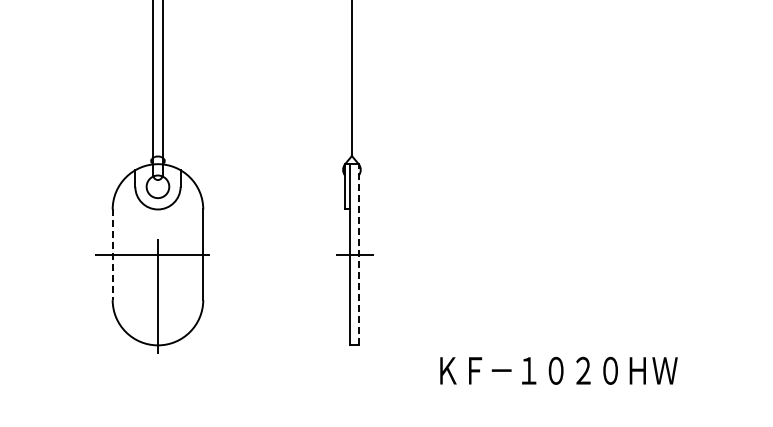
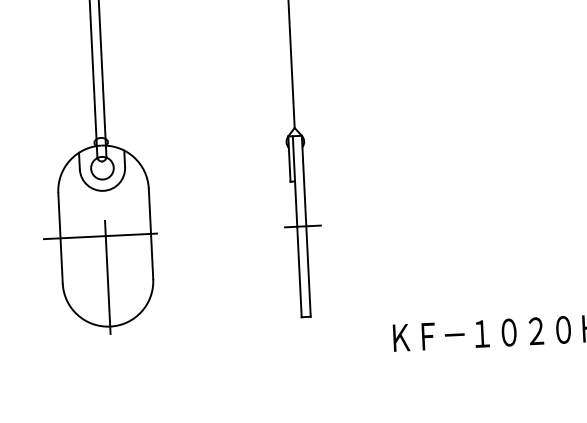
line: (358, 254) -> (306, 226), dashed -> solid
line: (112, 255) -> (60, 239), dashed -> solid

